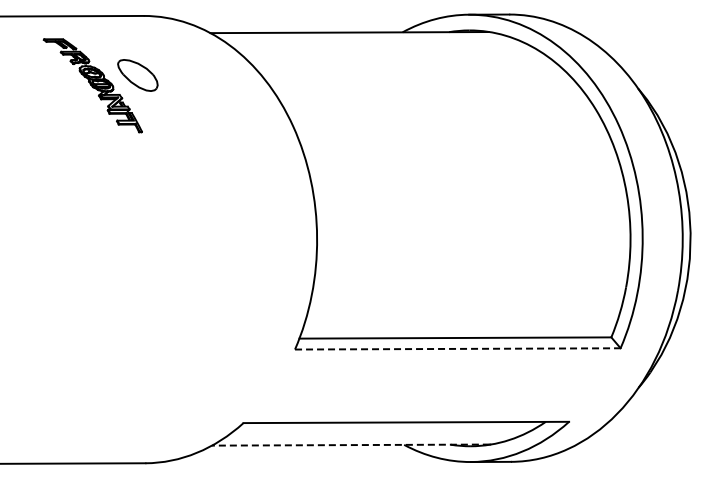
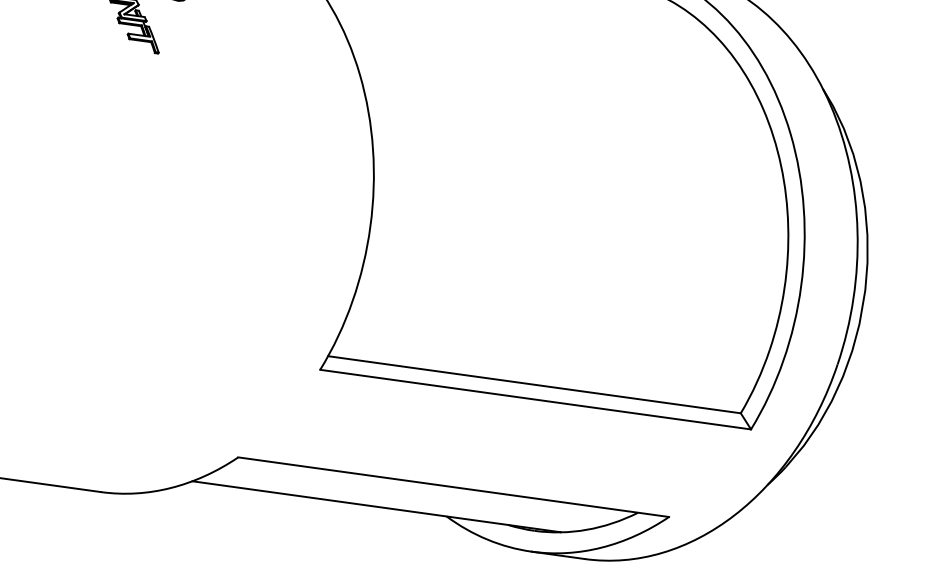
line: (457, 348) -> (535, 399), dashed -> solid
line: (350, 445) -> (375, 507), dashed -> solid

